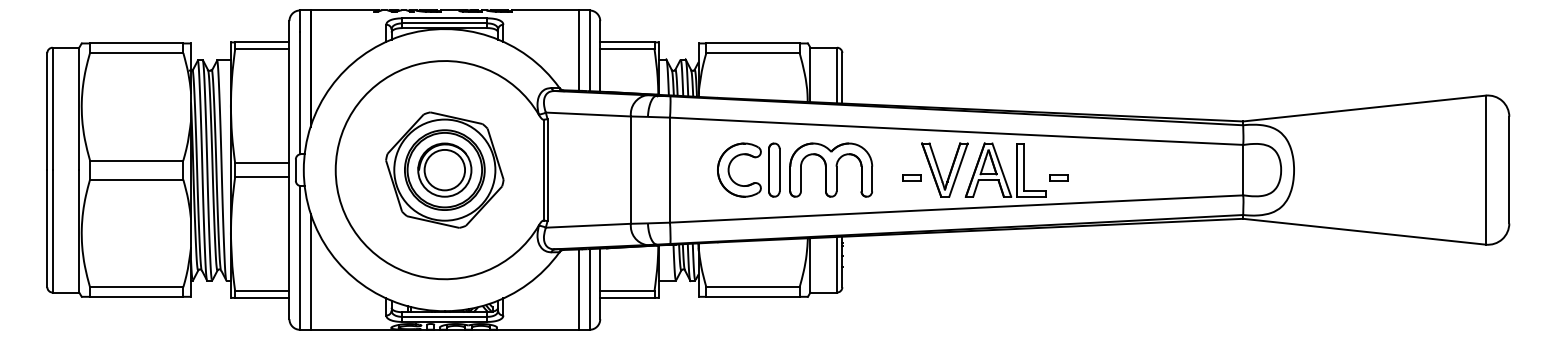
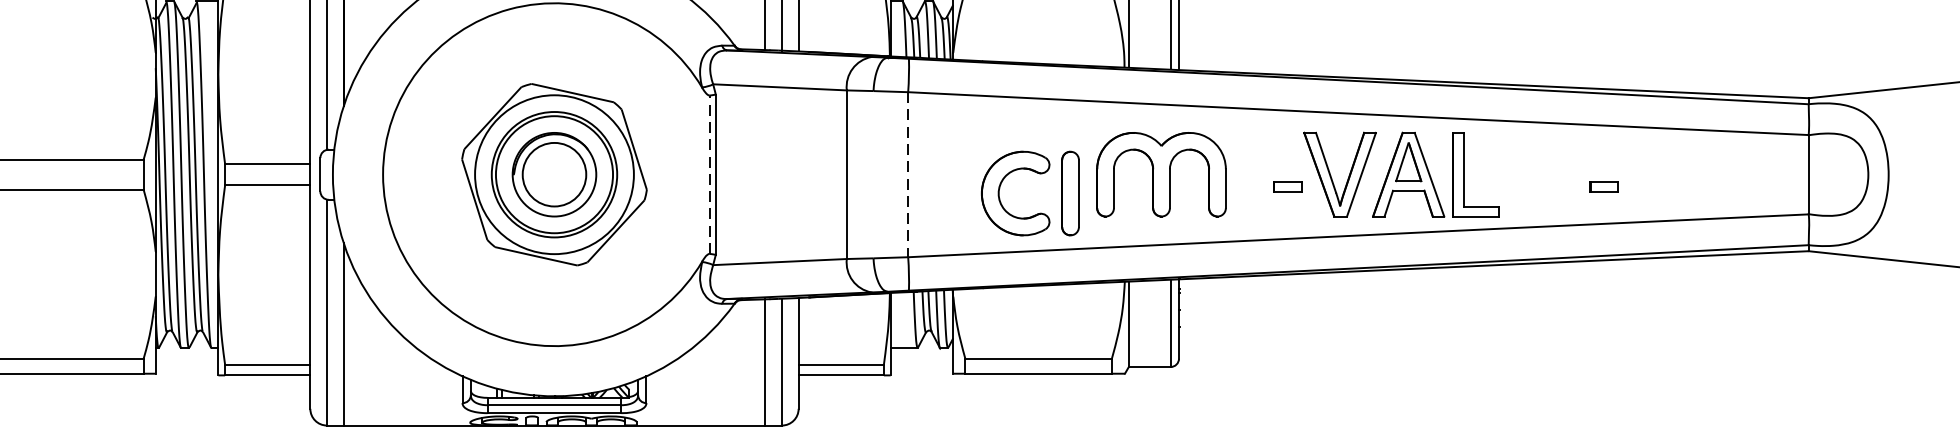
part: (754, 158) -> (1039, 175), moved
line: (543, 169) -> (709, 173), solid -> dashed
line: (669, 170) -> (907, 175), solid -> dashed
part: (1058, 177) -> (1603, 186), moved

